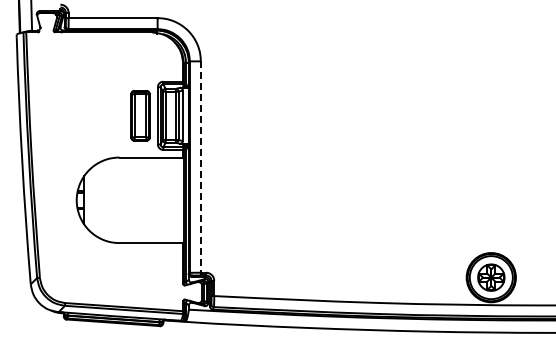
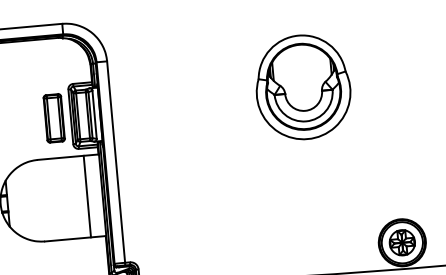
part: (402, 106) -> (303, 87), added
line: (200, 167) -> (115, 162), dashed -> solid
line: (167, 200) -> (87, 196), added

